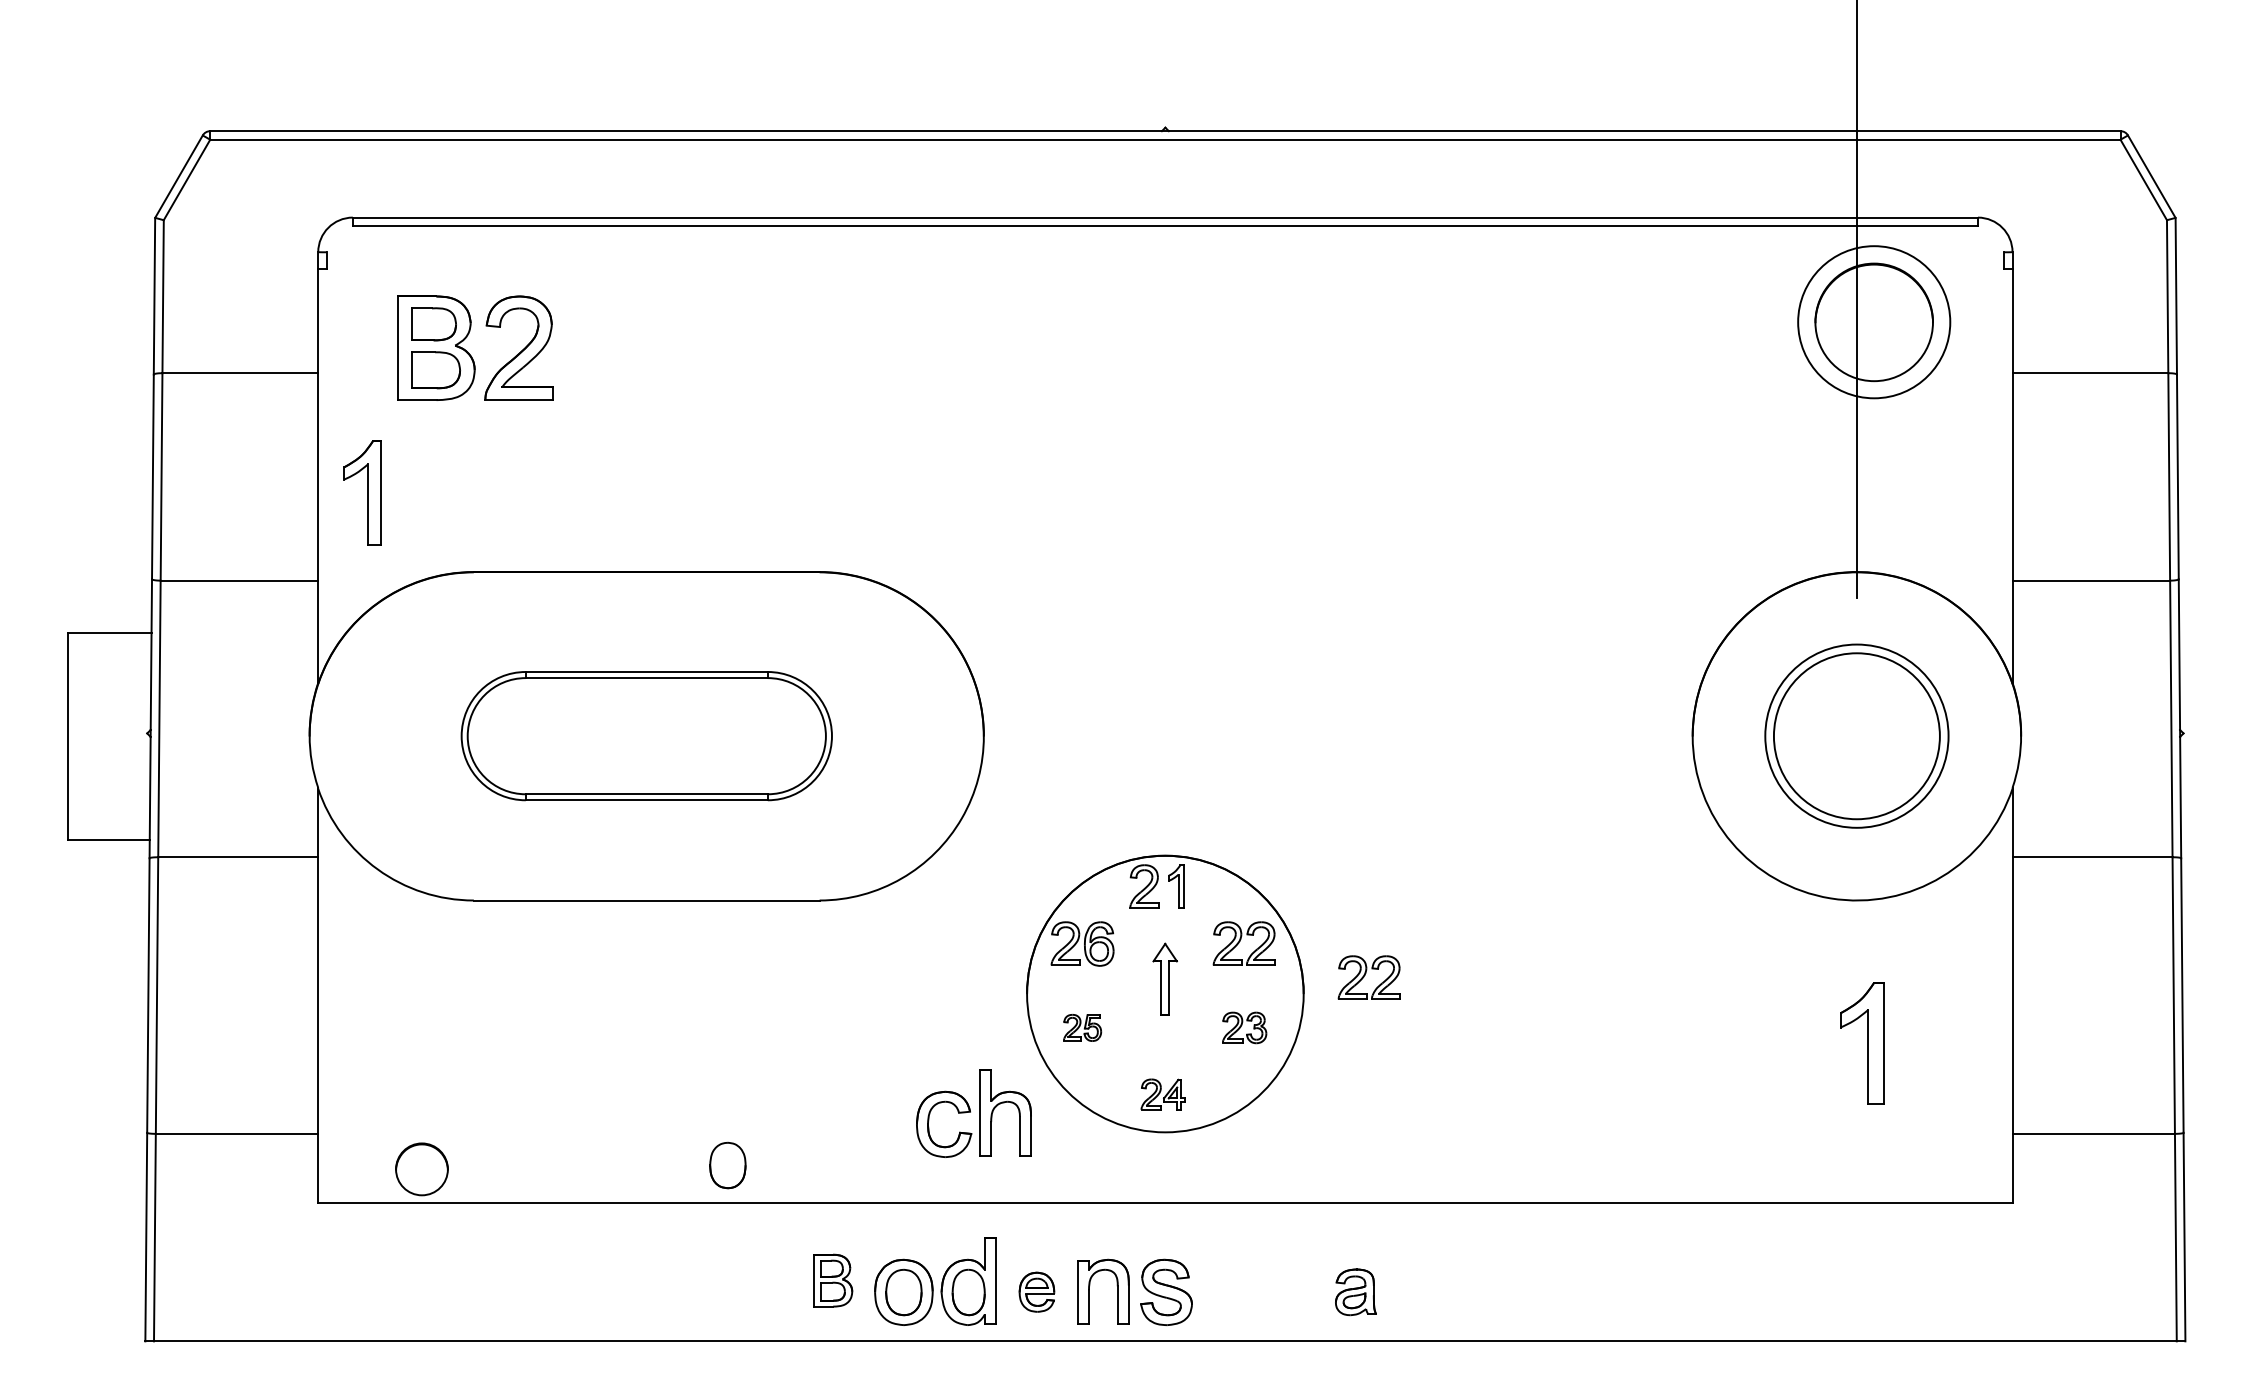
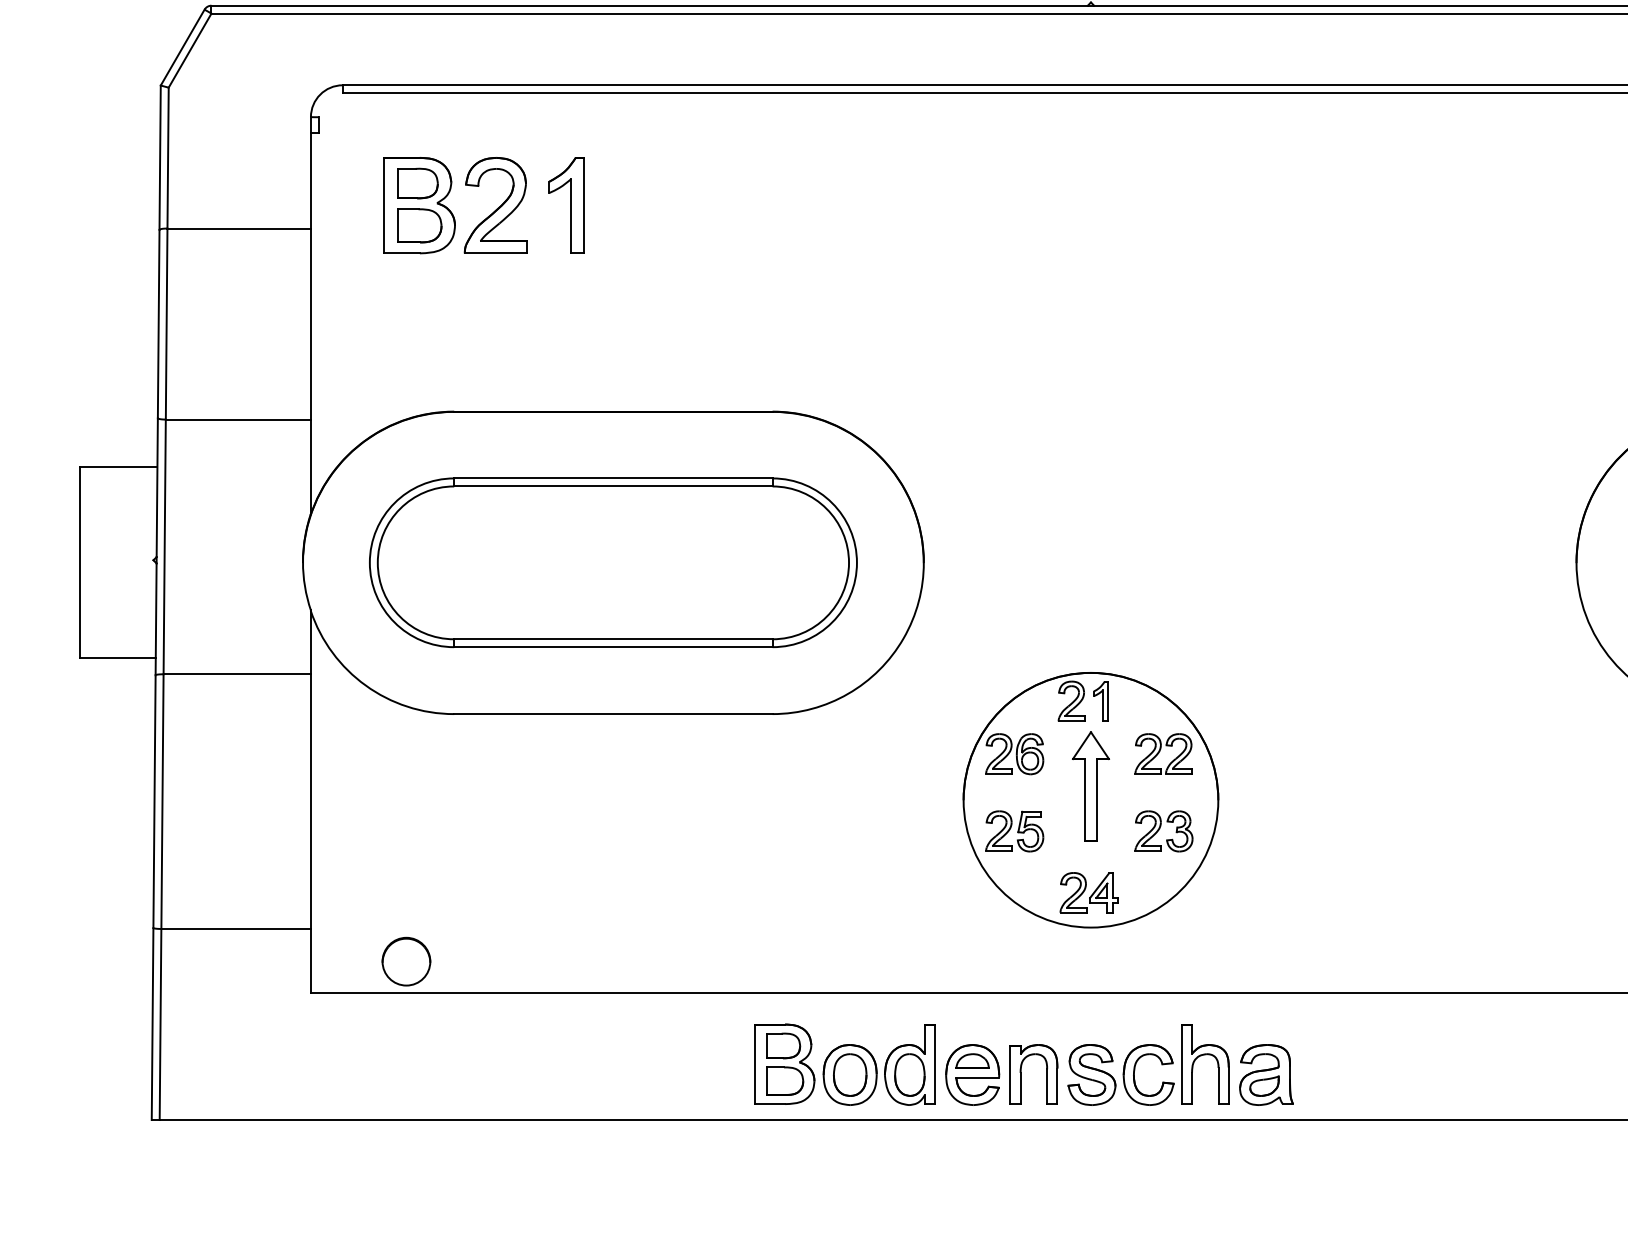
part: (362, 492) -> (566, 204), moved
part: (646, 735) -> (613, 562), size x1.43
part: (1368, 977) -> (1278, 784), removed
part: (1164, 979) -> (1090, 786), size x1.67
part: (1082, 1027) -> (1014, 831), size x1.67
part: (1244, 1027) -> (1163, 831), size x1.43
part: (1162, 1094) -> (1088, 892), size x1.43
part: (973, 1113) -> (1175, 1064), moved
part: (727, 1165) -> (687, 958), removed
part: (832, 1280) -> (784, 1064), size x1.67
part: (1036, 1291) -> (972, 1074), size x1.67
part: (1355, 1291) -> (1266, 1074), size x1.43

